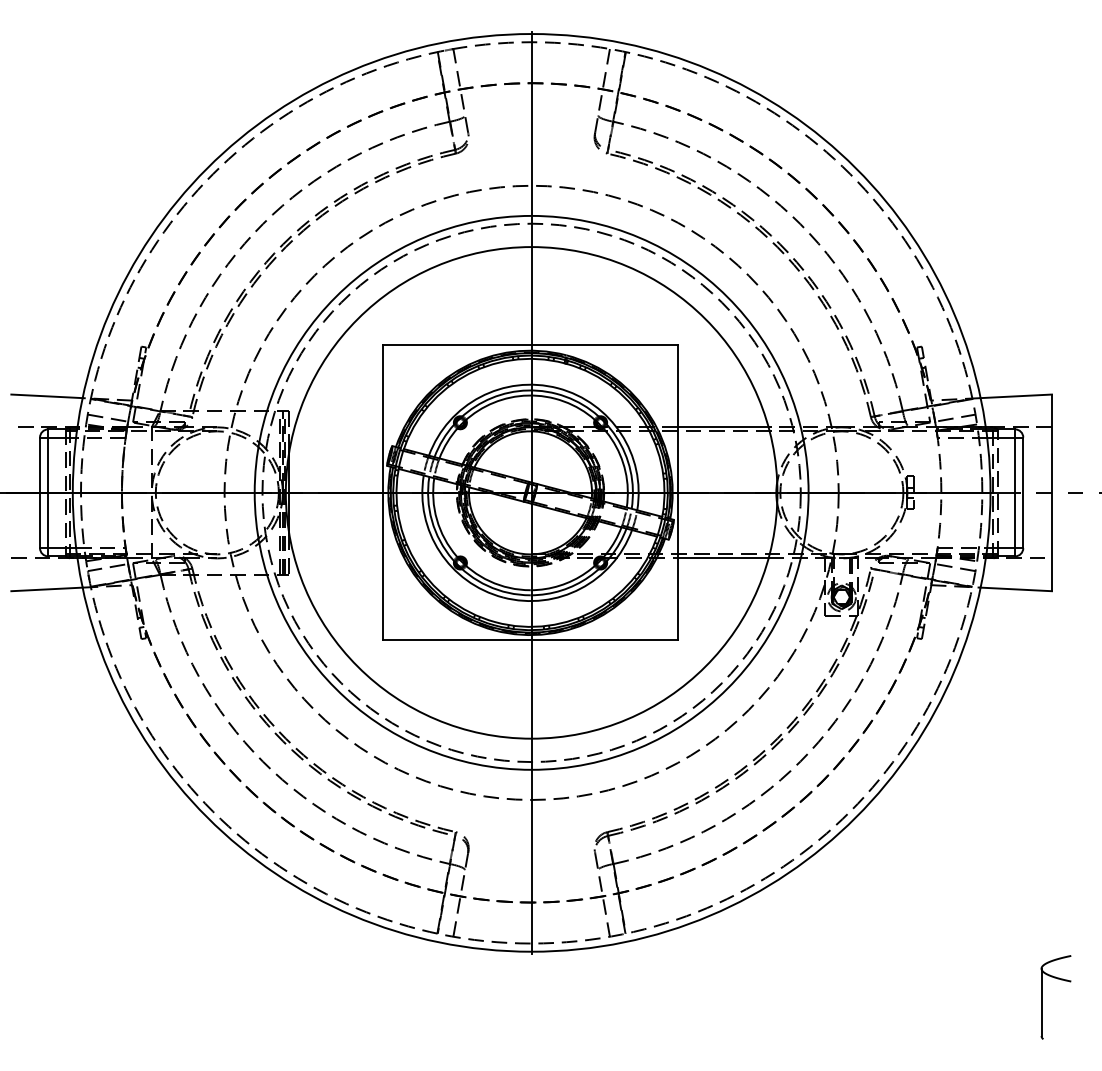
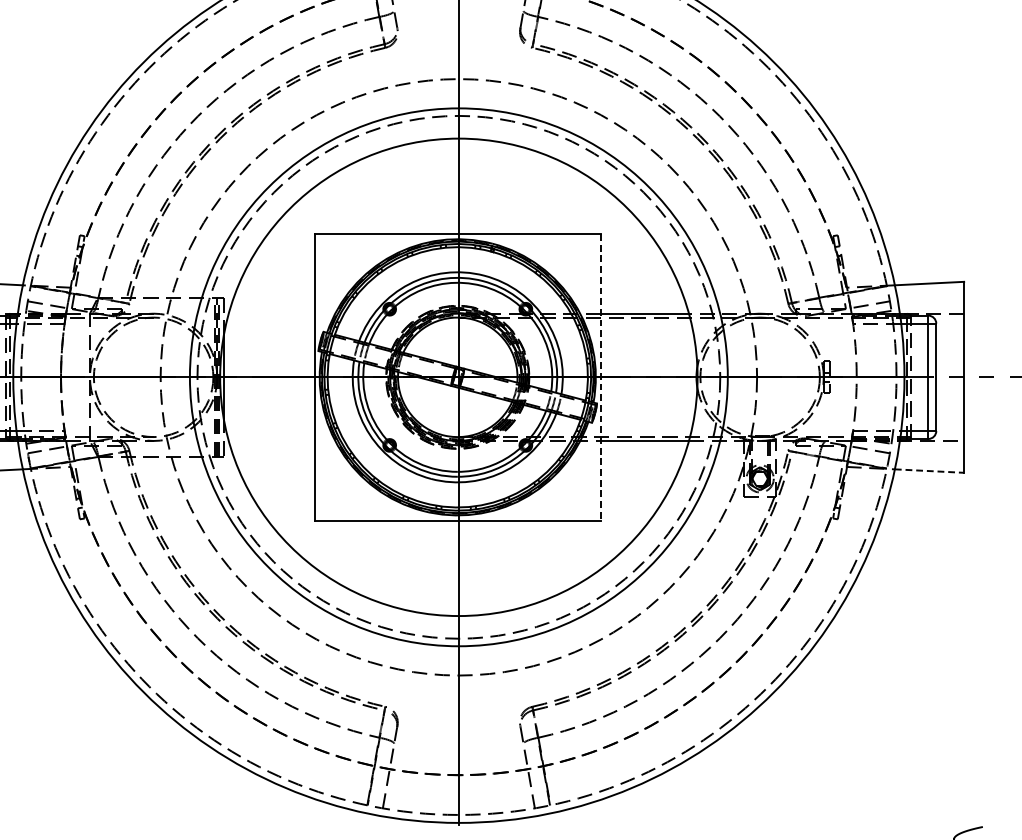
line: (678, 493) -> (601, 377), solid -> dashed
line: (1016, 589) -> (929, 471), solid -> dashed

